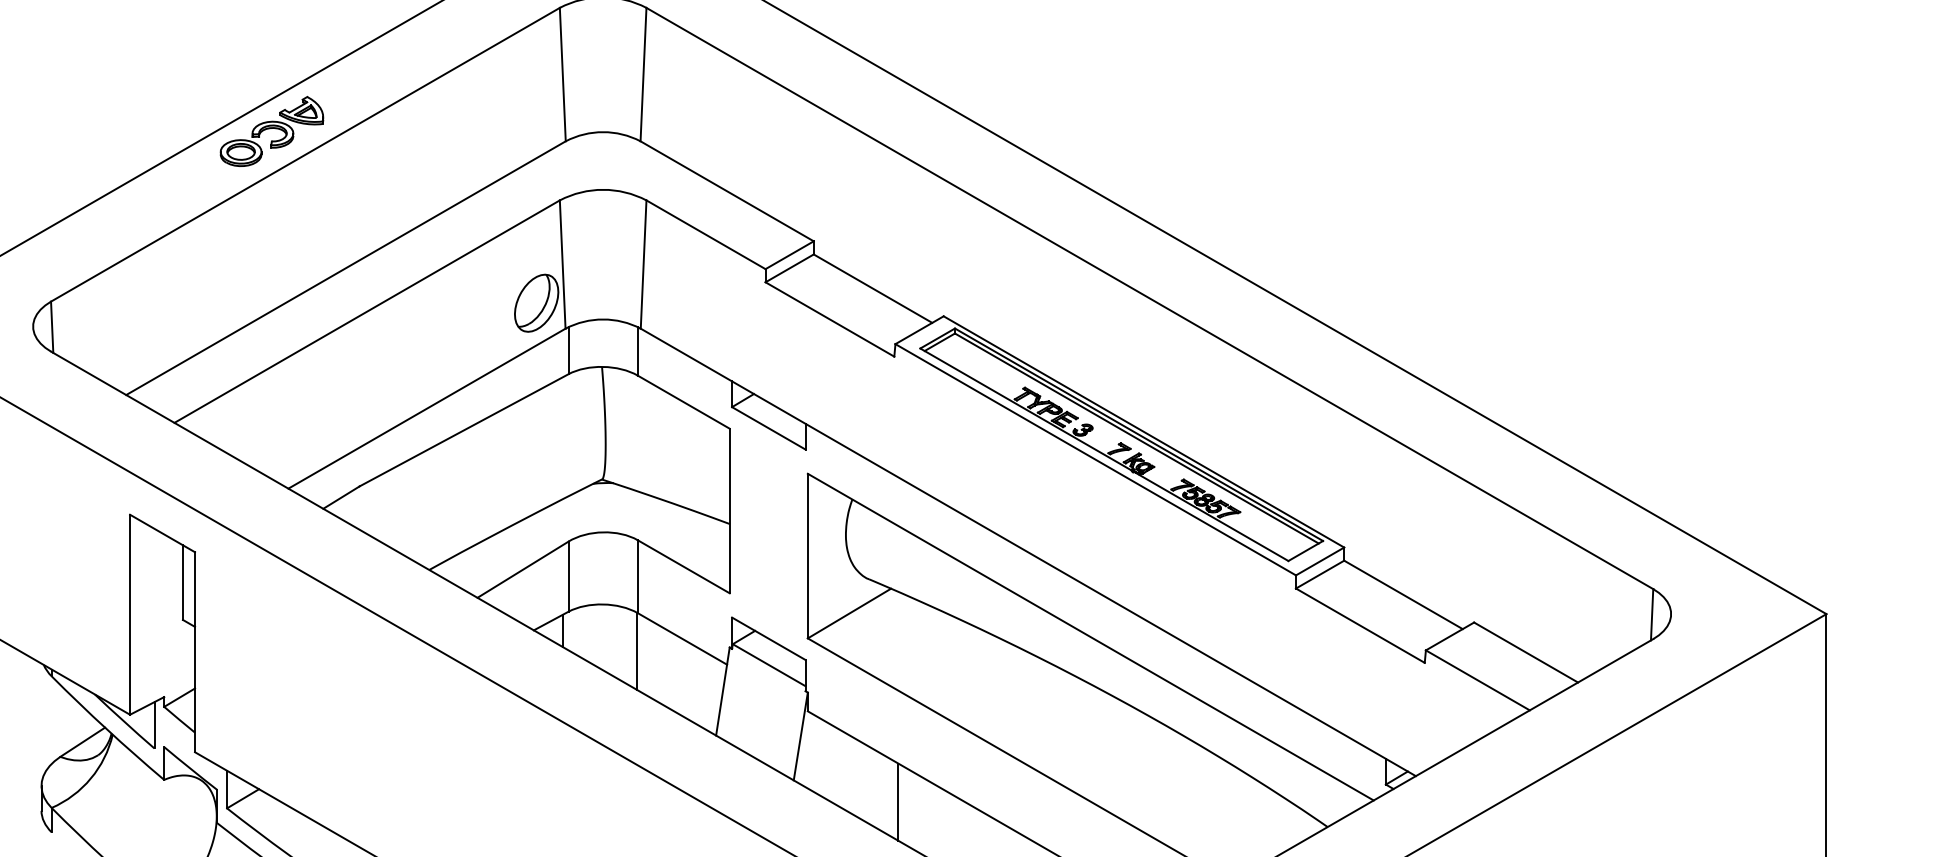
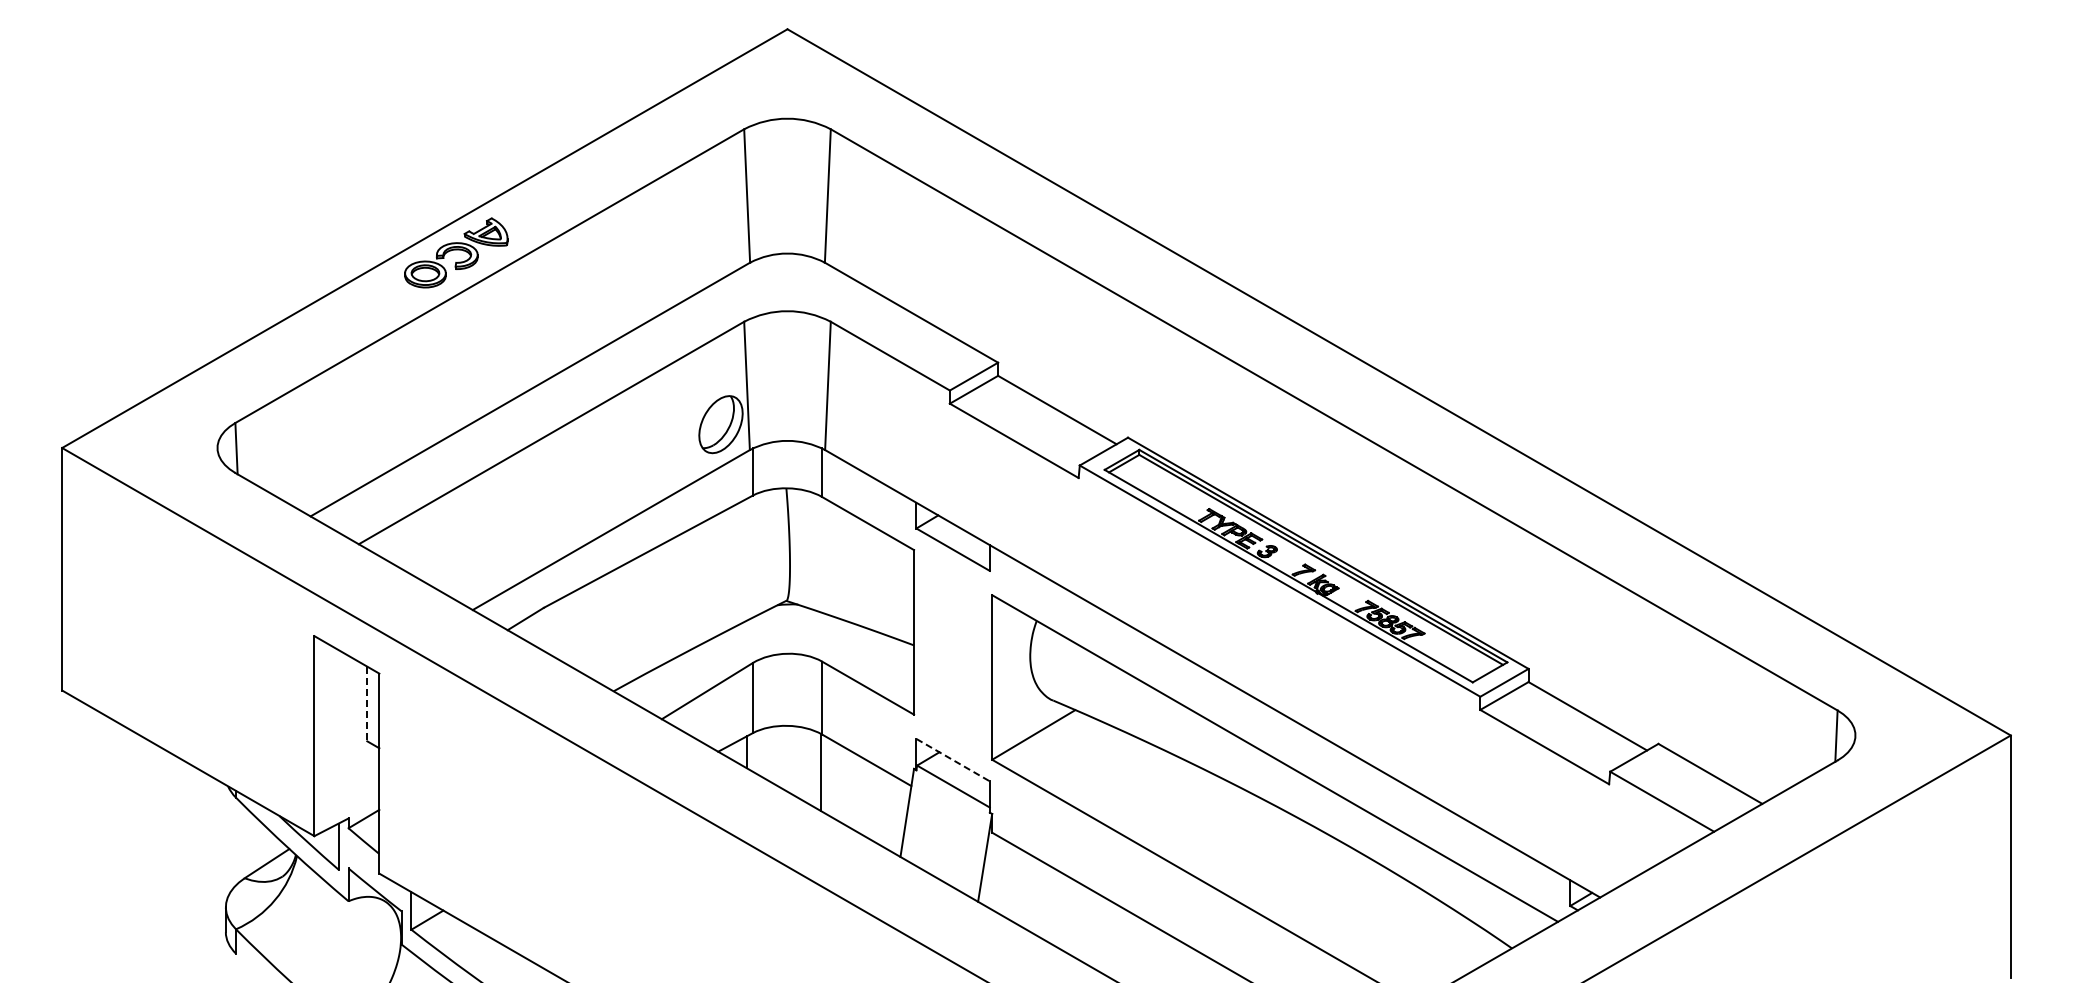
line: (183, 583) -> (367, 704), solid -> dashed
line: (769, 639) -> (953, 760), solid -> dashed
line: (898, 802) -> (1082, 923), removed

